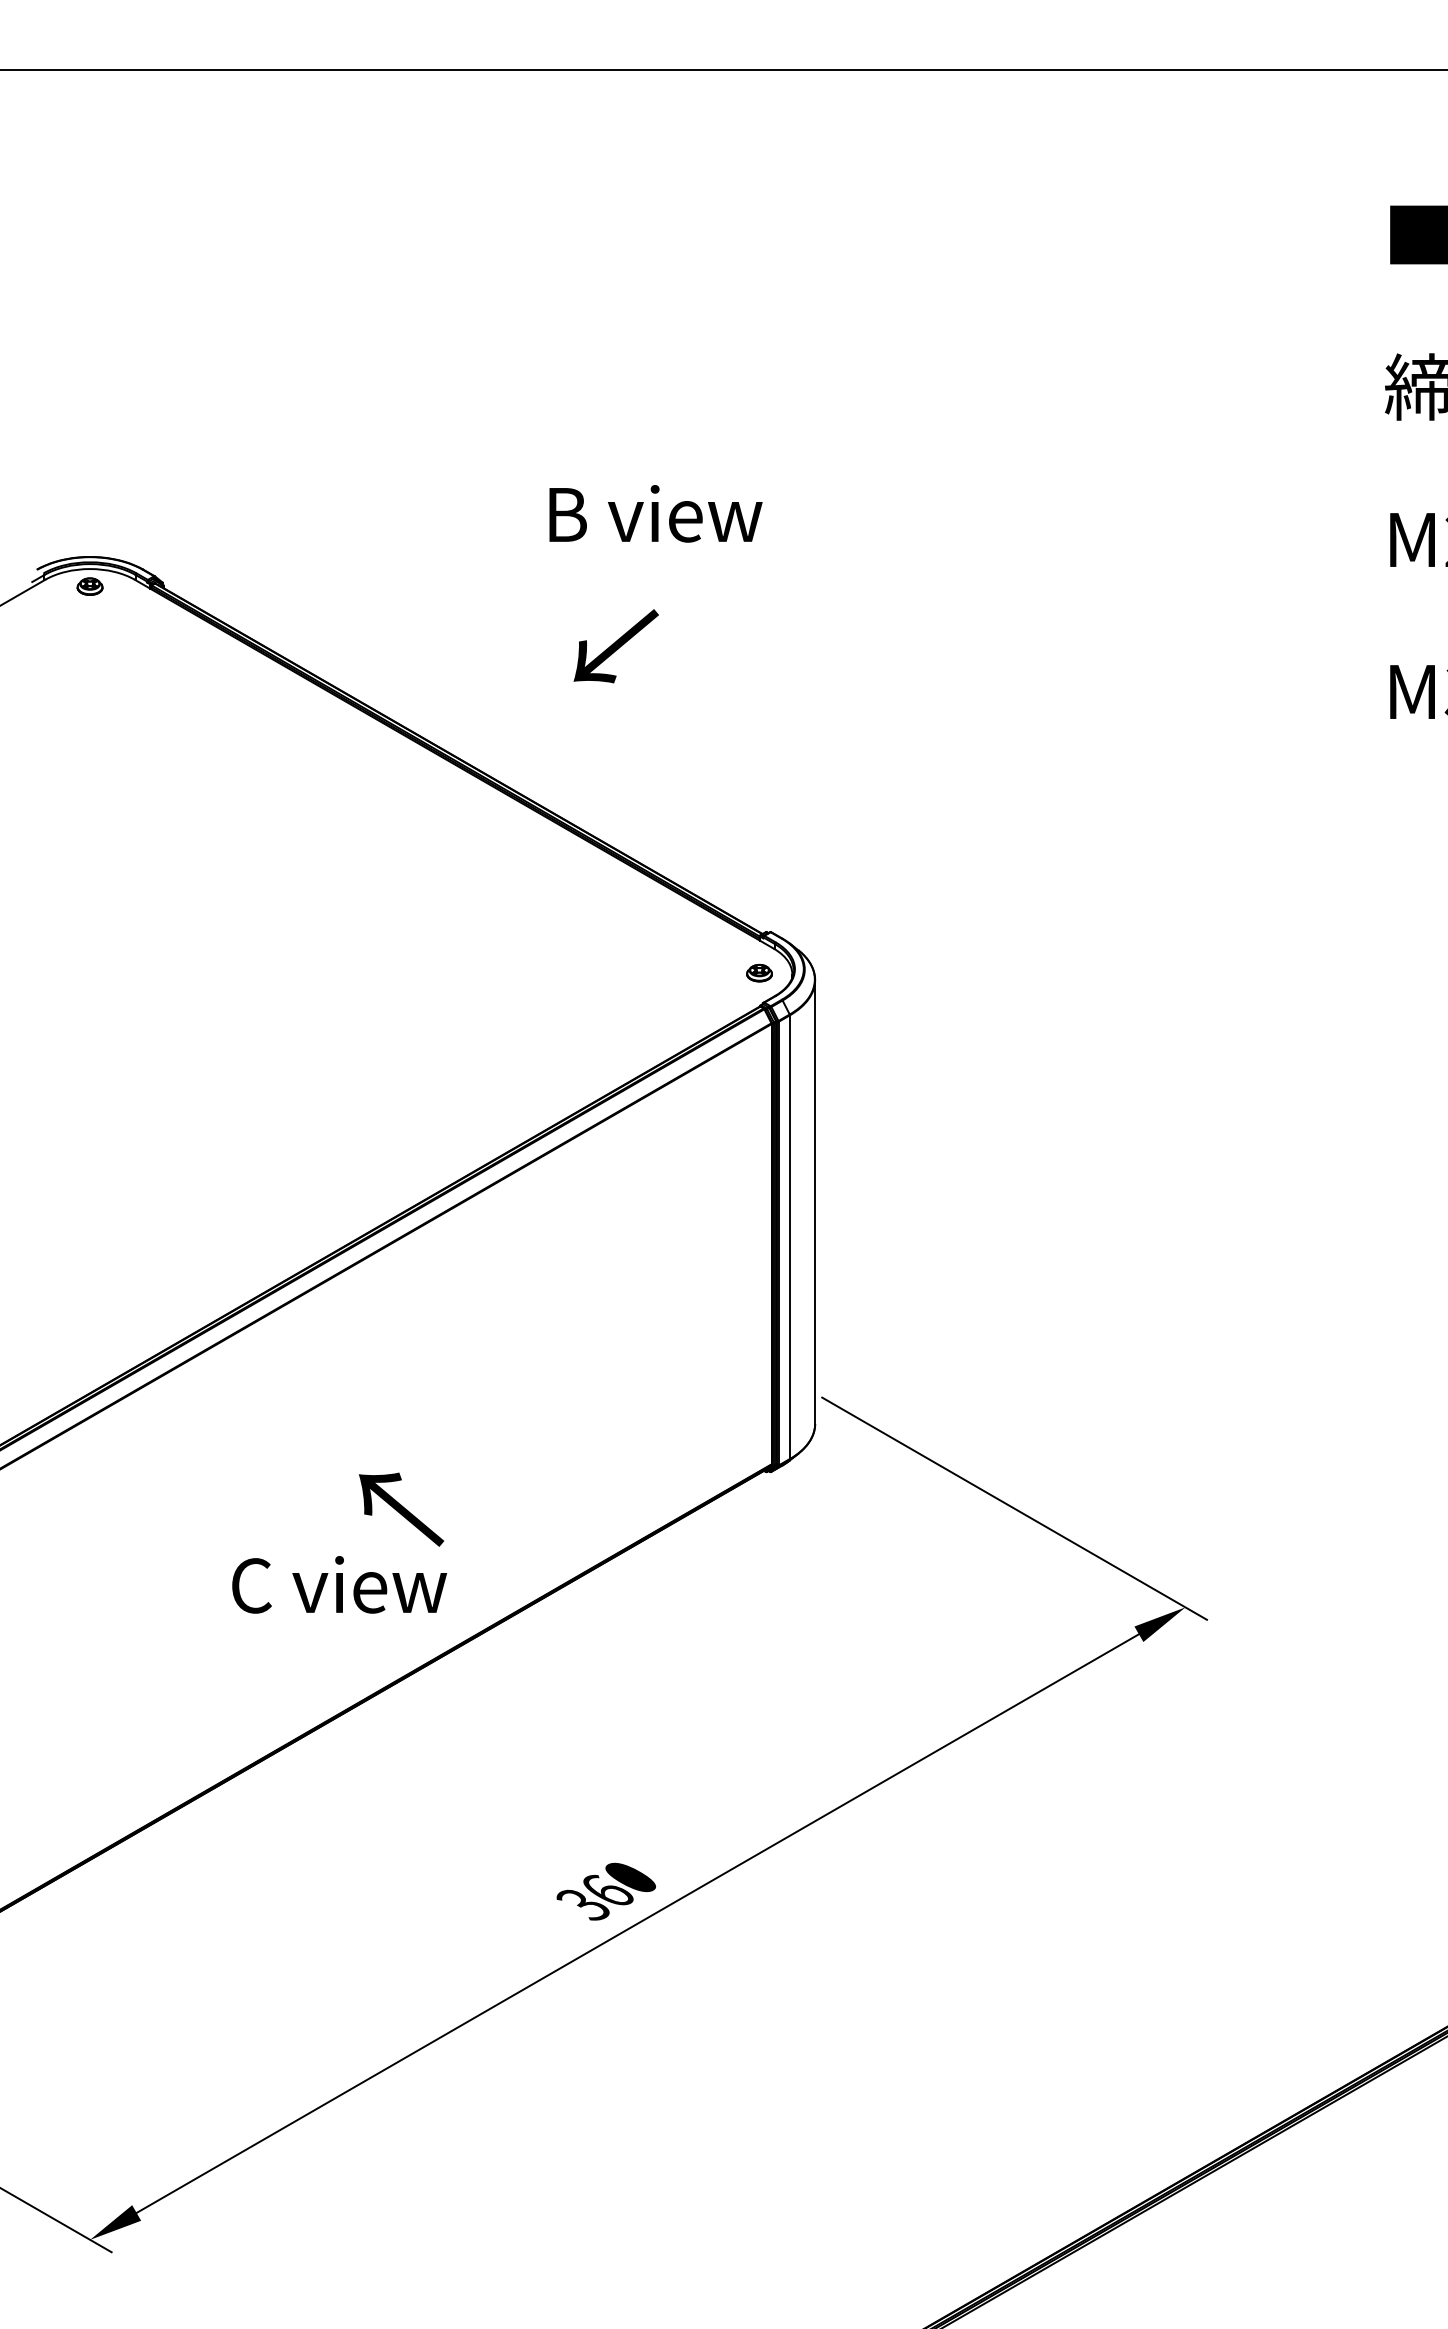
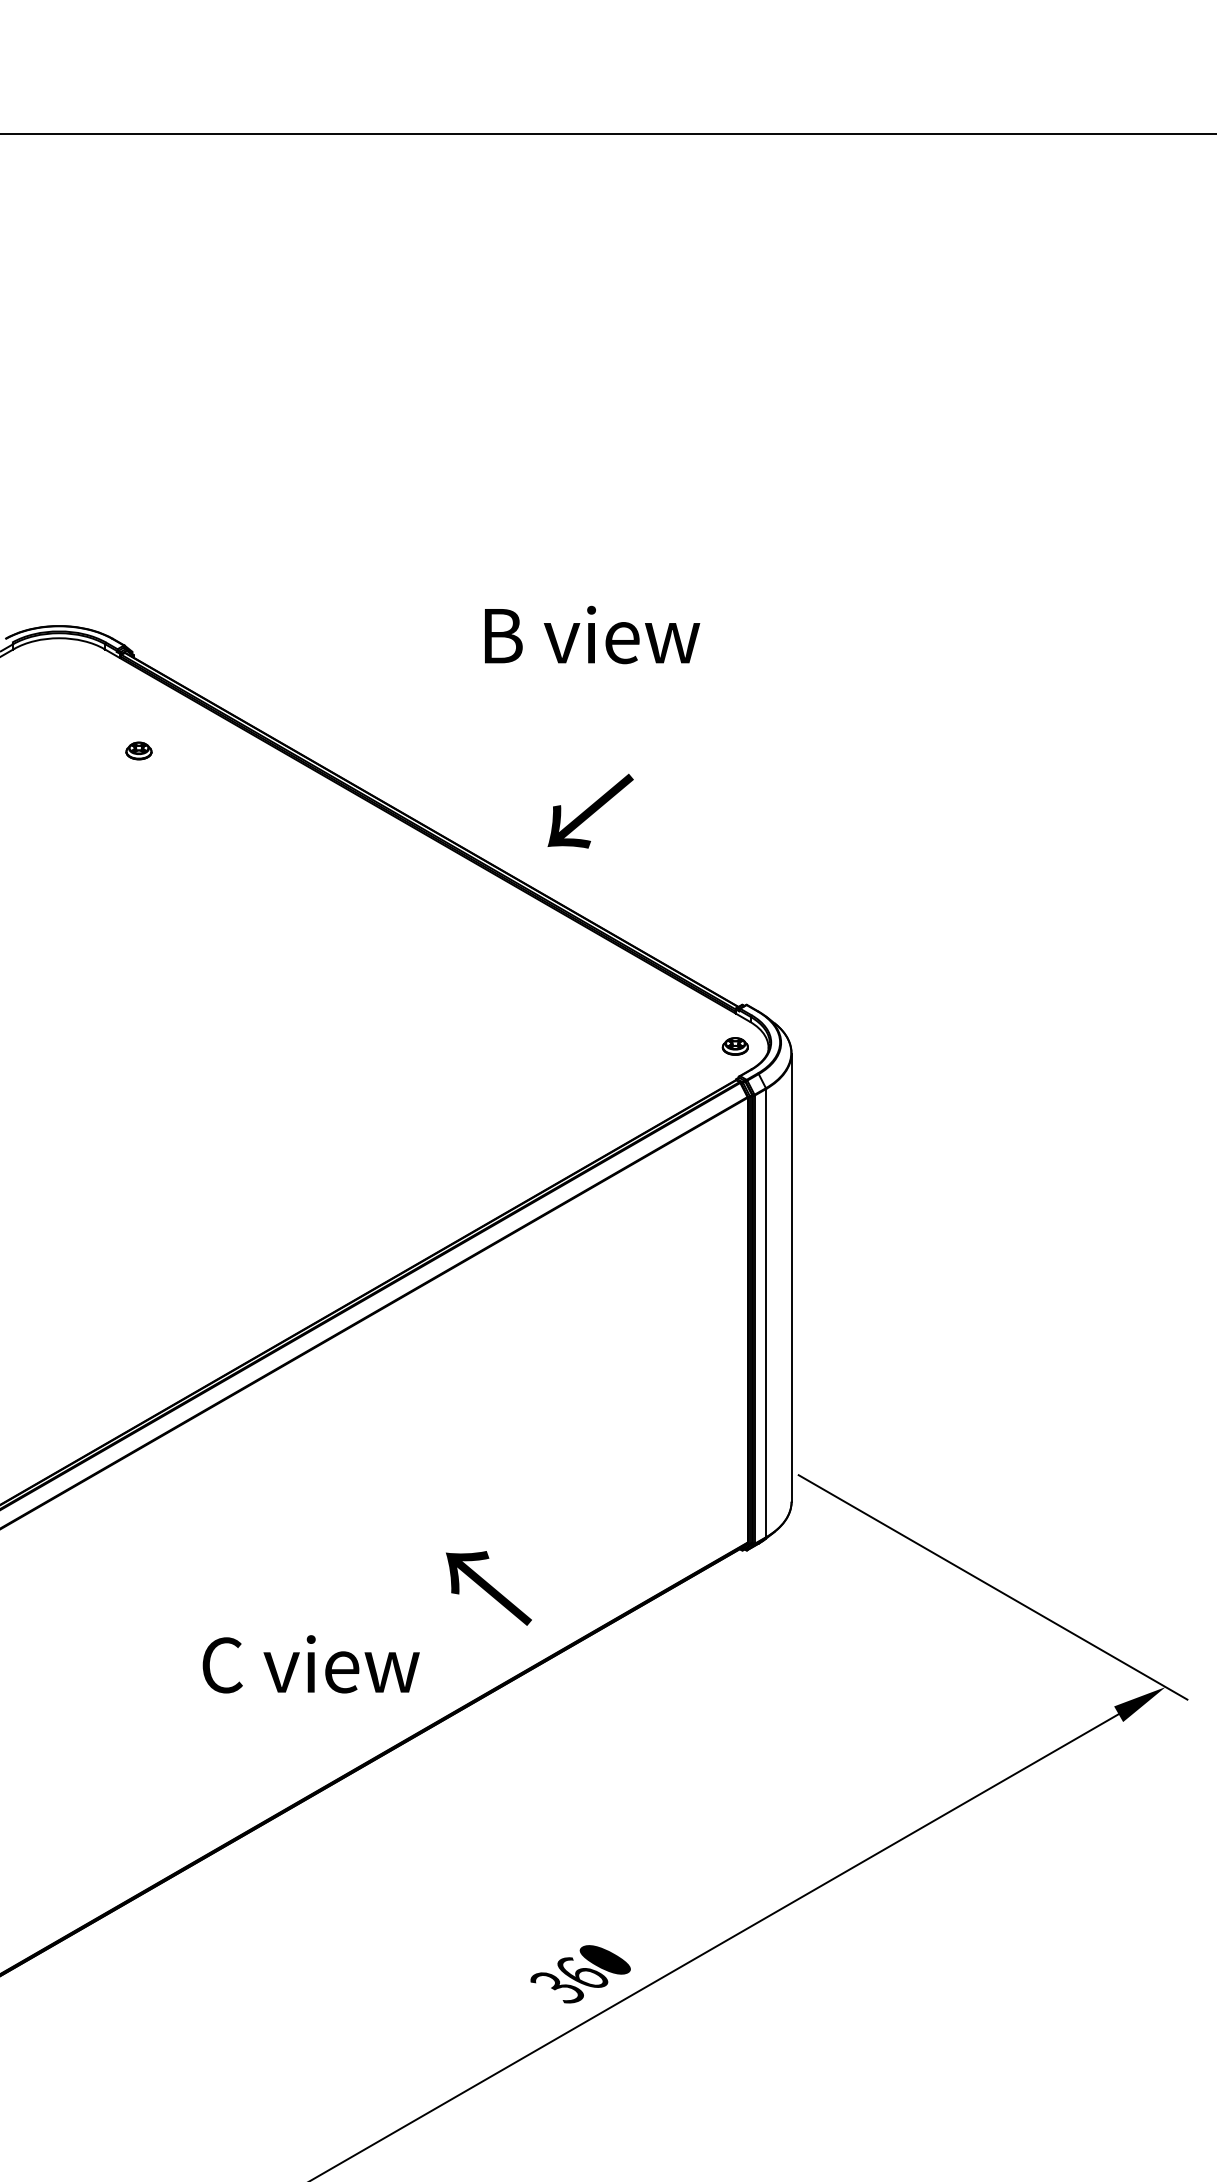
text: (655, 513) -> (591, 634), moved
part: (89, 586) -> (138, 750), moved
text: (615, 646) -> (589, 811), moved
text: (401, 1509) -> (488, 1588), moved

